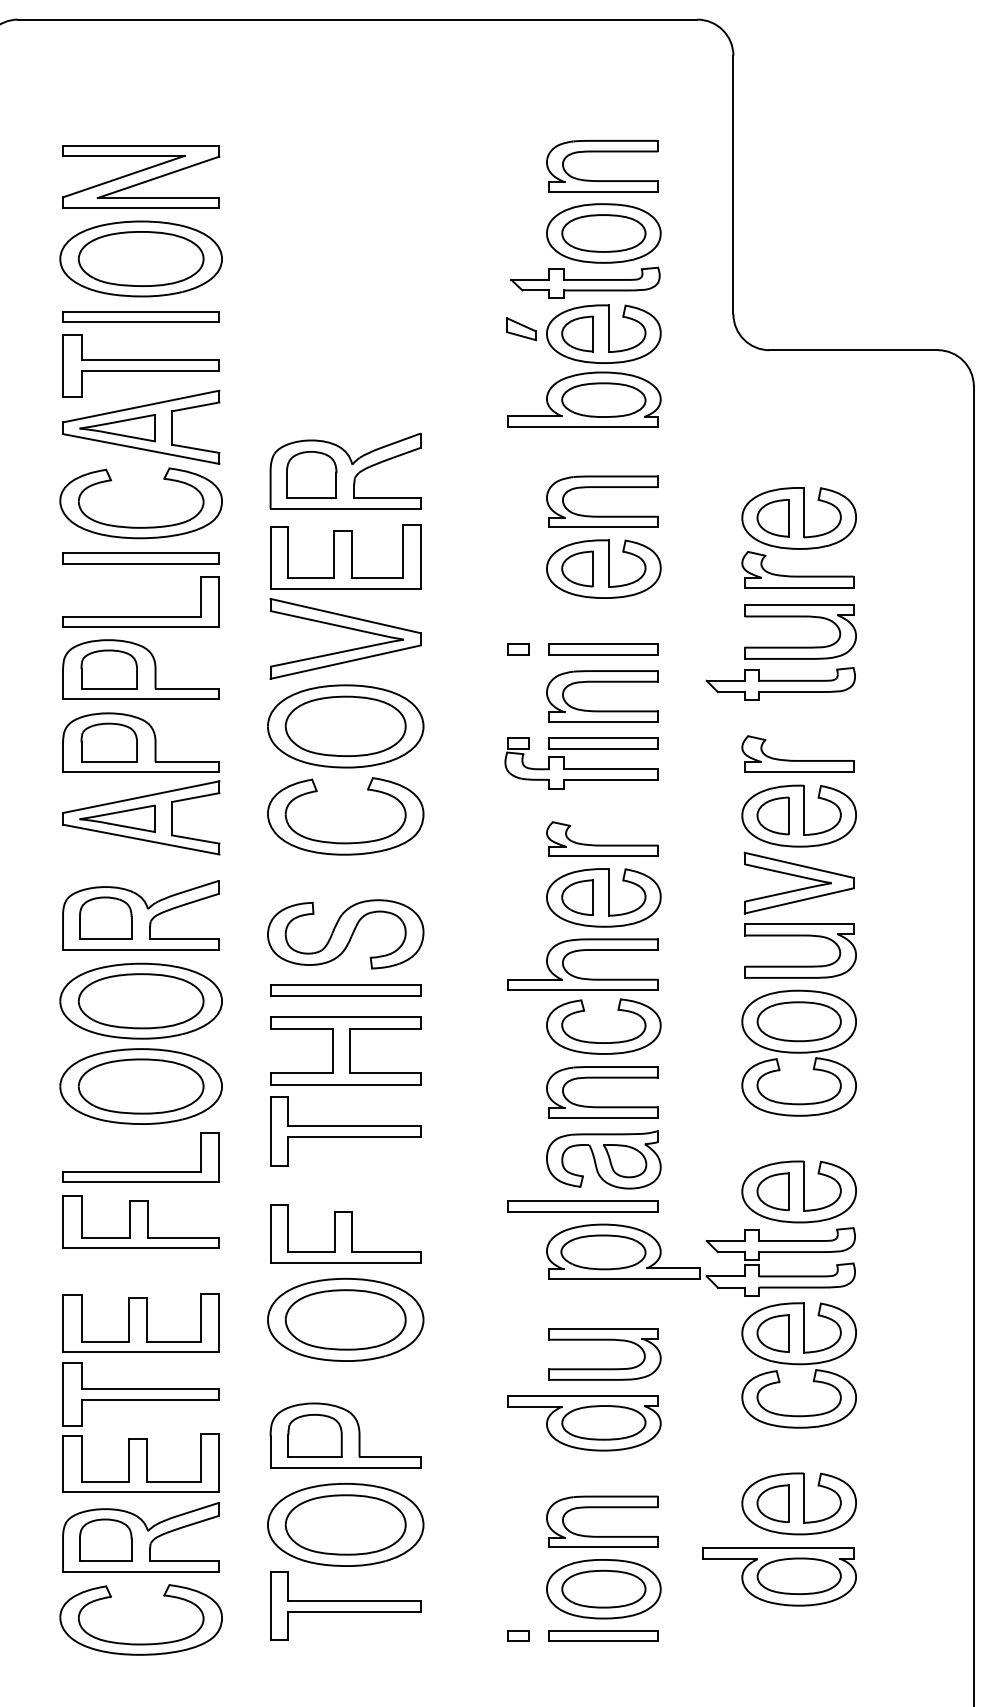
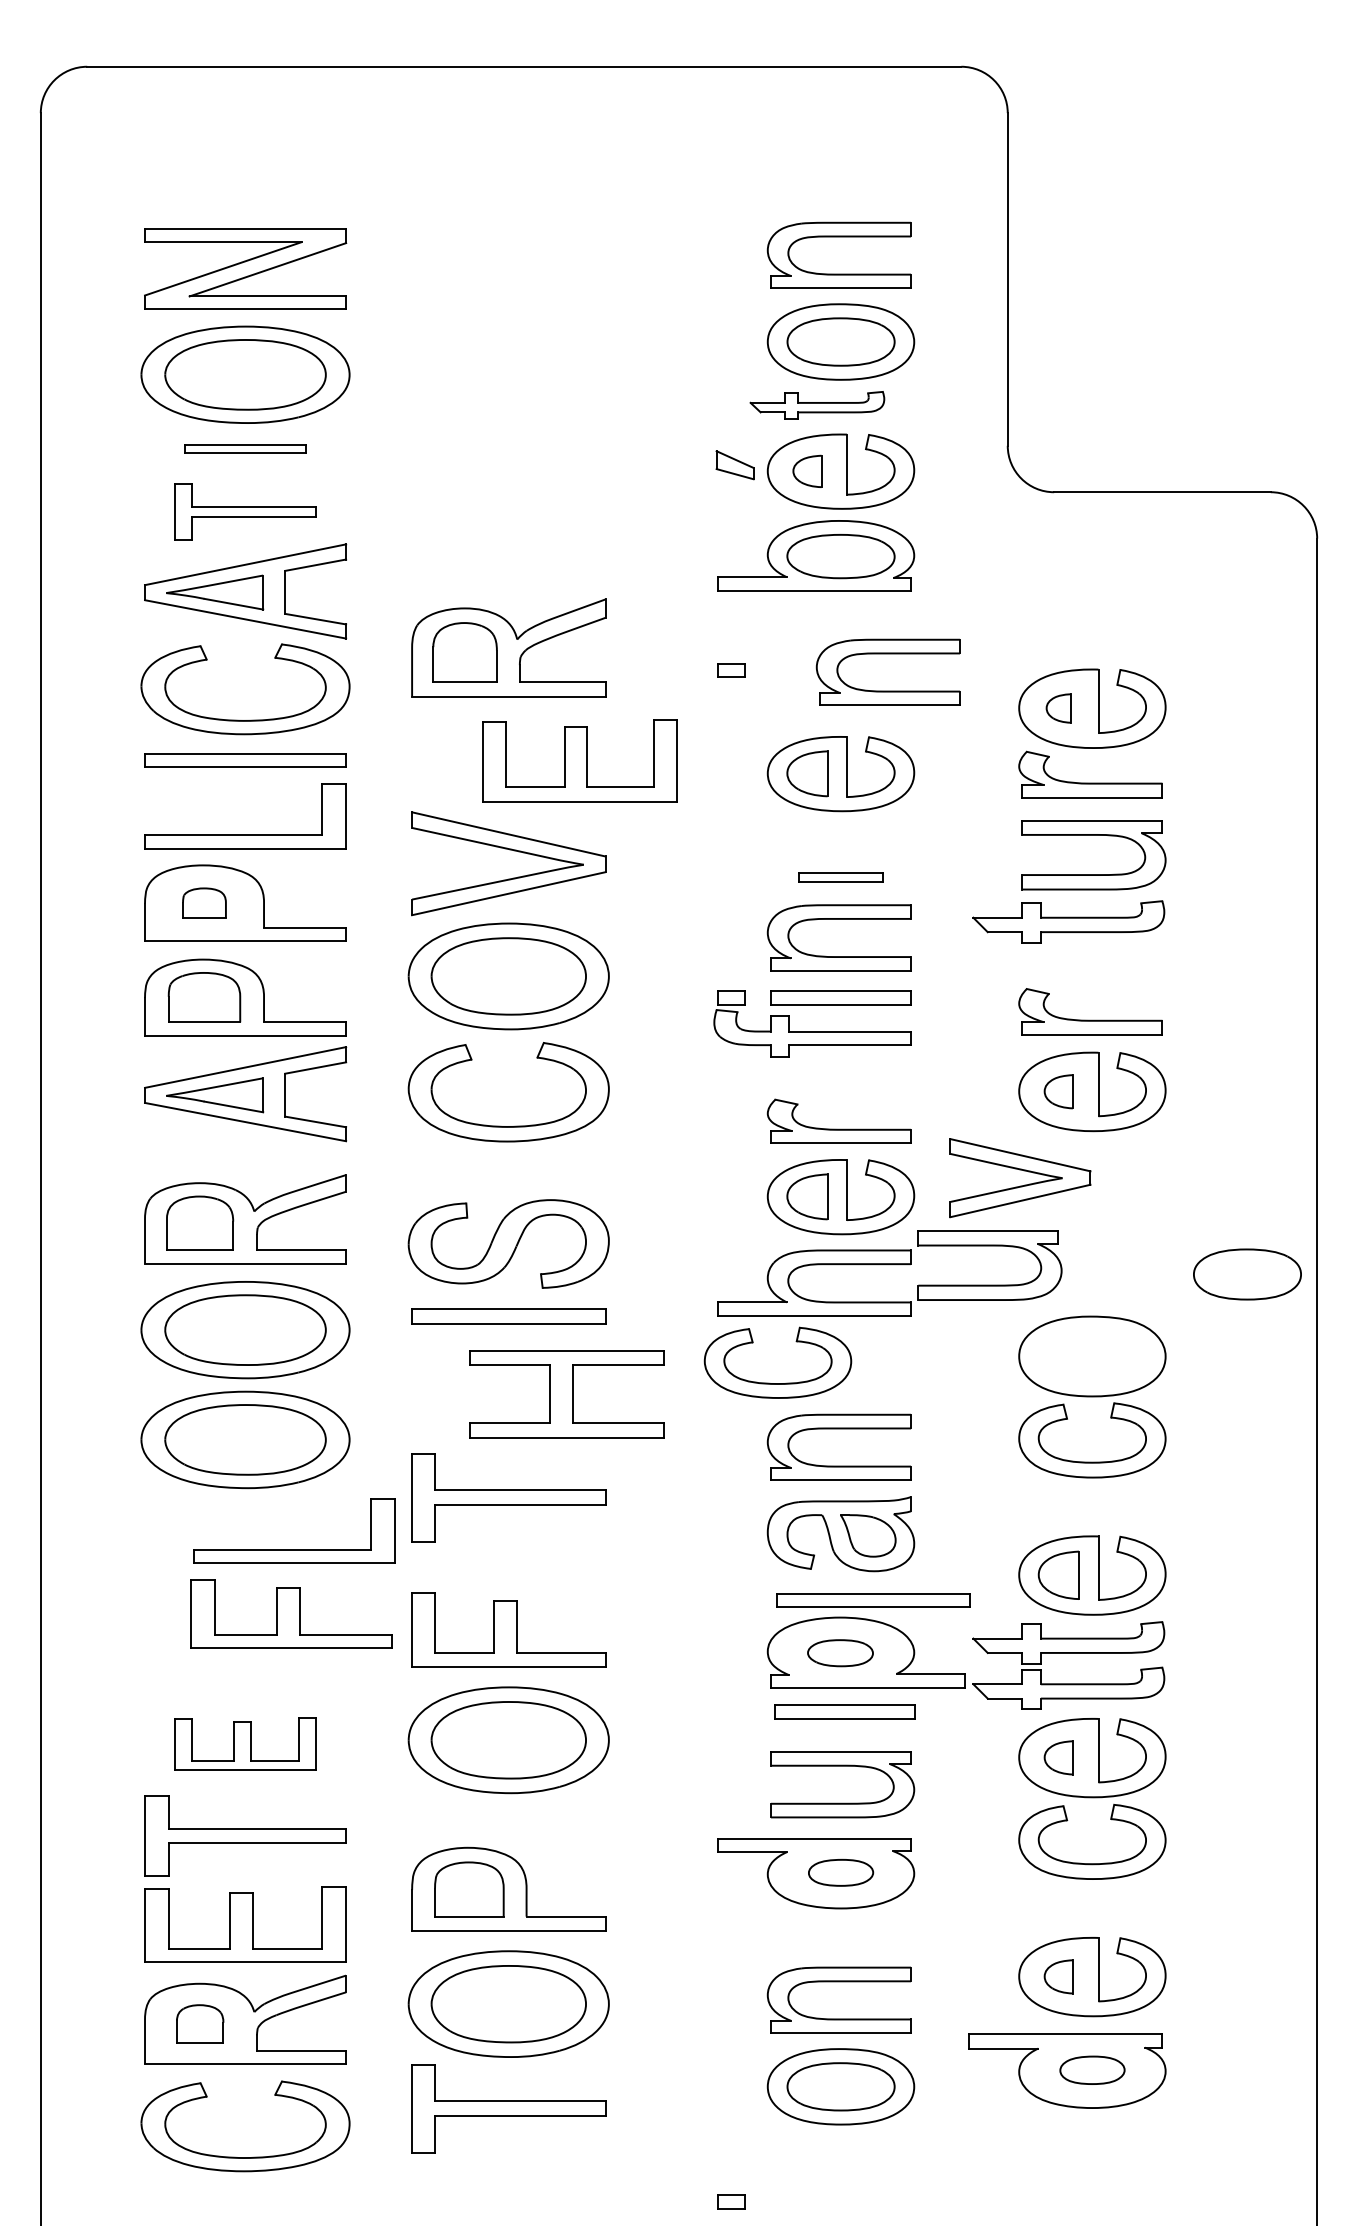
part: (585, 282) -> (817, 405), size x0.7
part: (141, 317) -> (245, 449), size x0.6
part: (577, 334) -> (807, 471), size x0.7
part: (141, 365) -> (245, 511), size x0.7
part: (601, 487) -> (887, 654), moved
part: (772, 518) -> (1058, 708), size x0.6
part: (345, 557) -> (579, 760), moved
part: (518, 649) -> (731, 670), moved
part: (603, 649) -> (840, 877), size x0.6
part: (109, 668) -> (204, 902), size x0.6
part: (772, 815) -> (1058, 1091), size x0.7
part: (799, 888) -> (1020, 1185), moved
part: (800, 936) -> (989, 1246), moved
part: (799, 1021) -> (1247, 1274), moved
part: (603, 1042) -> (777, 1383), moved
part: (345, 1051) -> (566, 1394), moved
part: (141, 1171) -> (294, 1549), moved
part: (583, 1206) -> (873, 1600), moved
part: (141, 1221) -> (291, 1613), moved
part: (603, 1251) -> (840, 1652), size x0.6
part: (141, 1322) -> (245, 1743), size x0.7
part: (772, 1333) -> (1058, 1757), size x0.7
part: (603, 1422) -> (840, 1872), size x0.6
part: (772, 1503) -> (1058, 1976), size x0.7
part: (106, 1540) -> (200, 2023), size x0.7
part: (799, 1576) -> (1092, 2070), size x0.6
part: (518, 1635) -> (731, 2201), moved
part: (603, 1635) -> (844, 1711), moved

